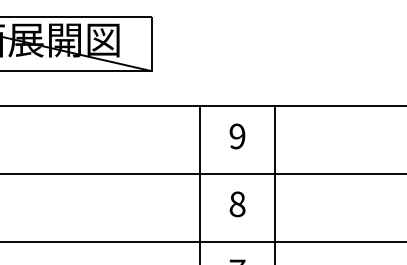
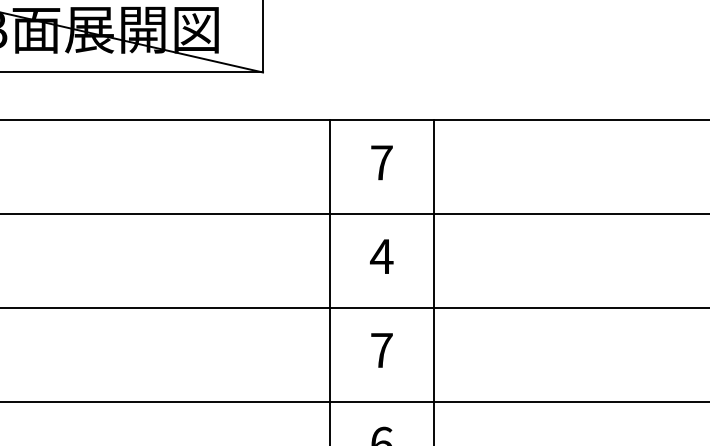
text: (237, 136) -> (381, 162), 9 -> 7
text: (237, 204) -> (381, 256), 8 -> 4

